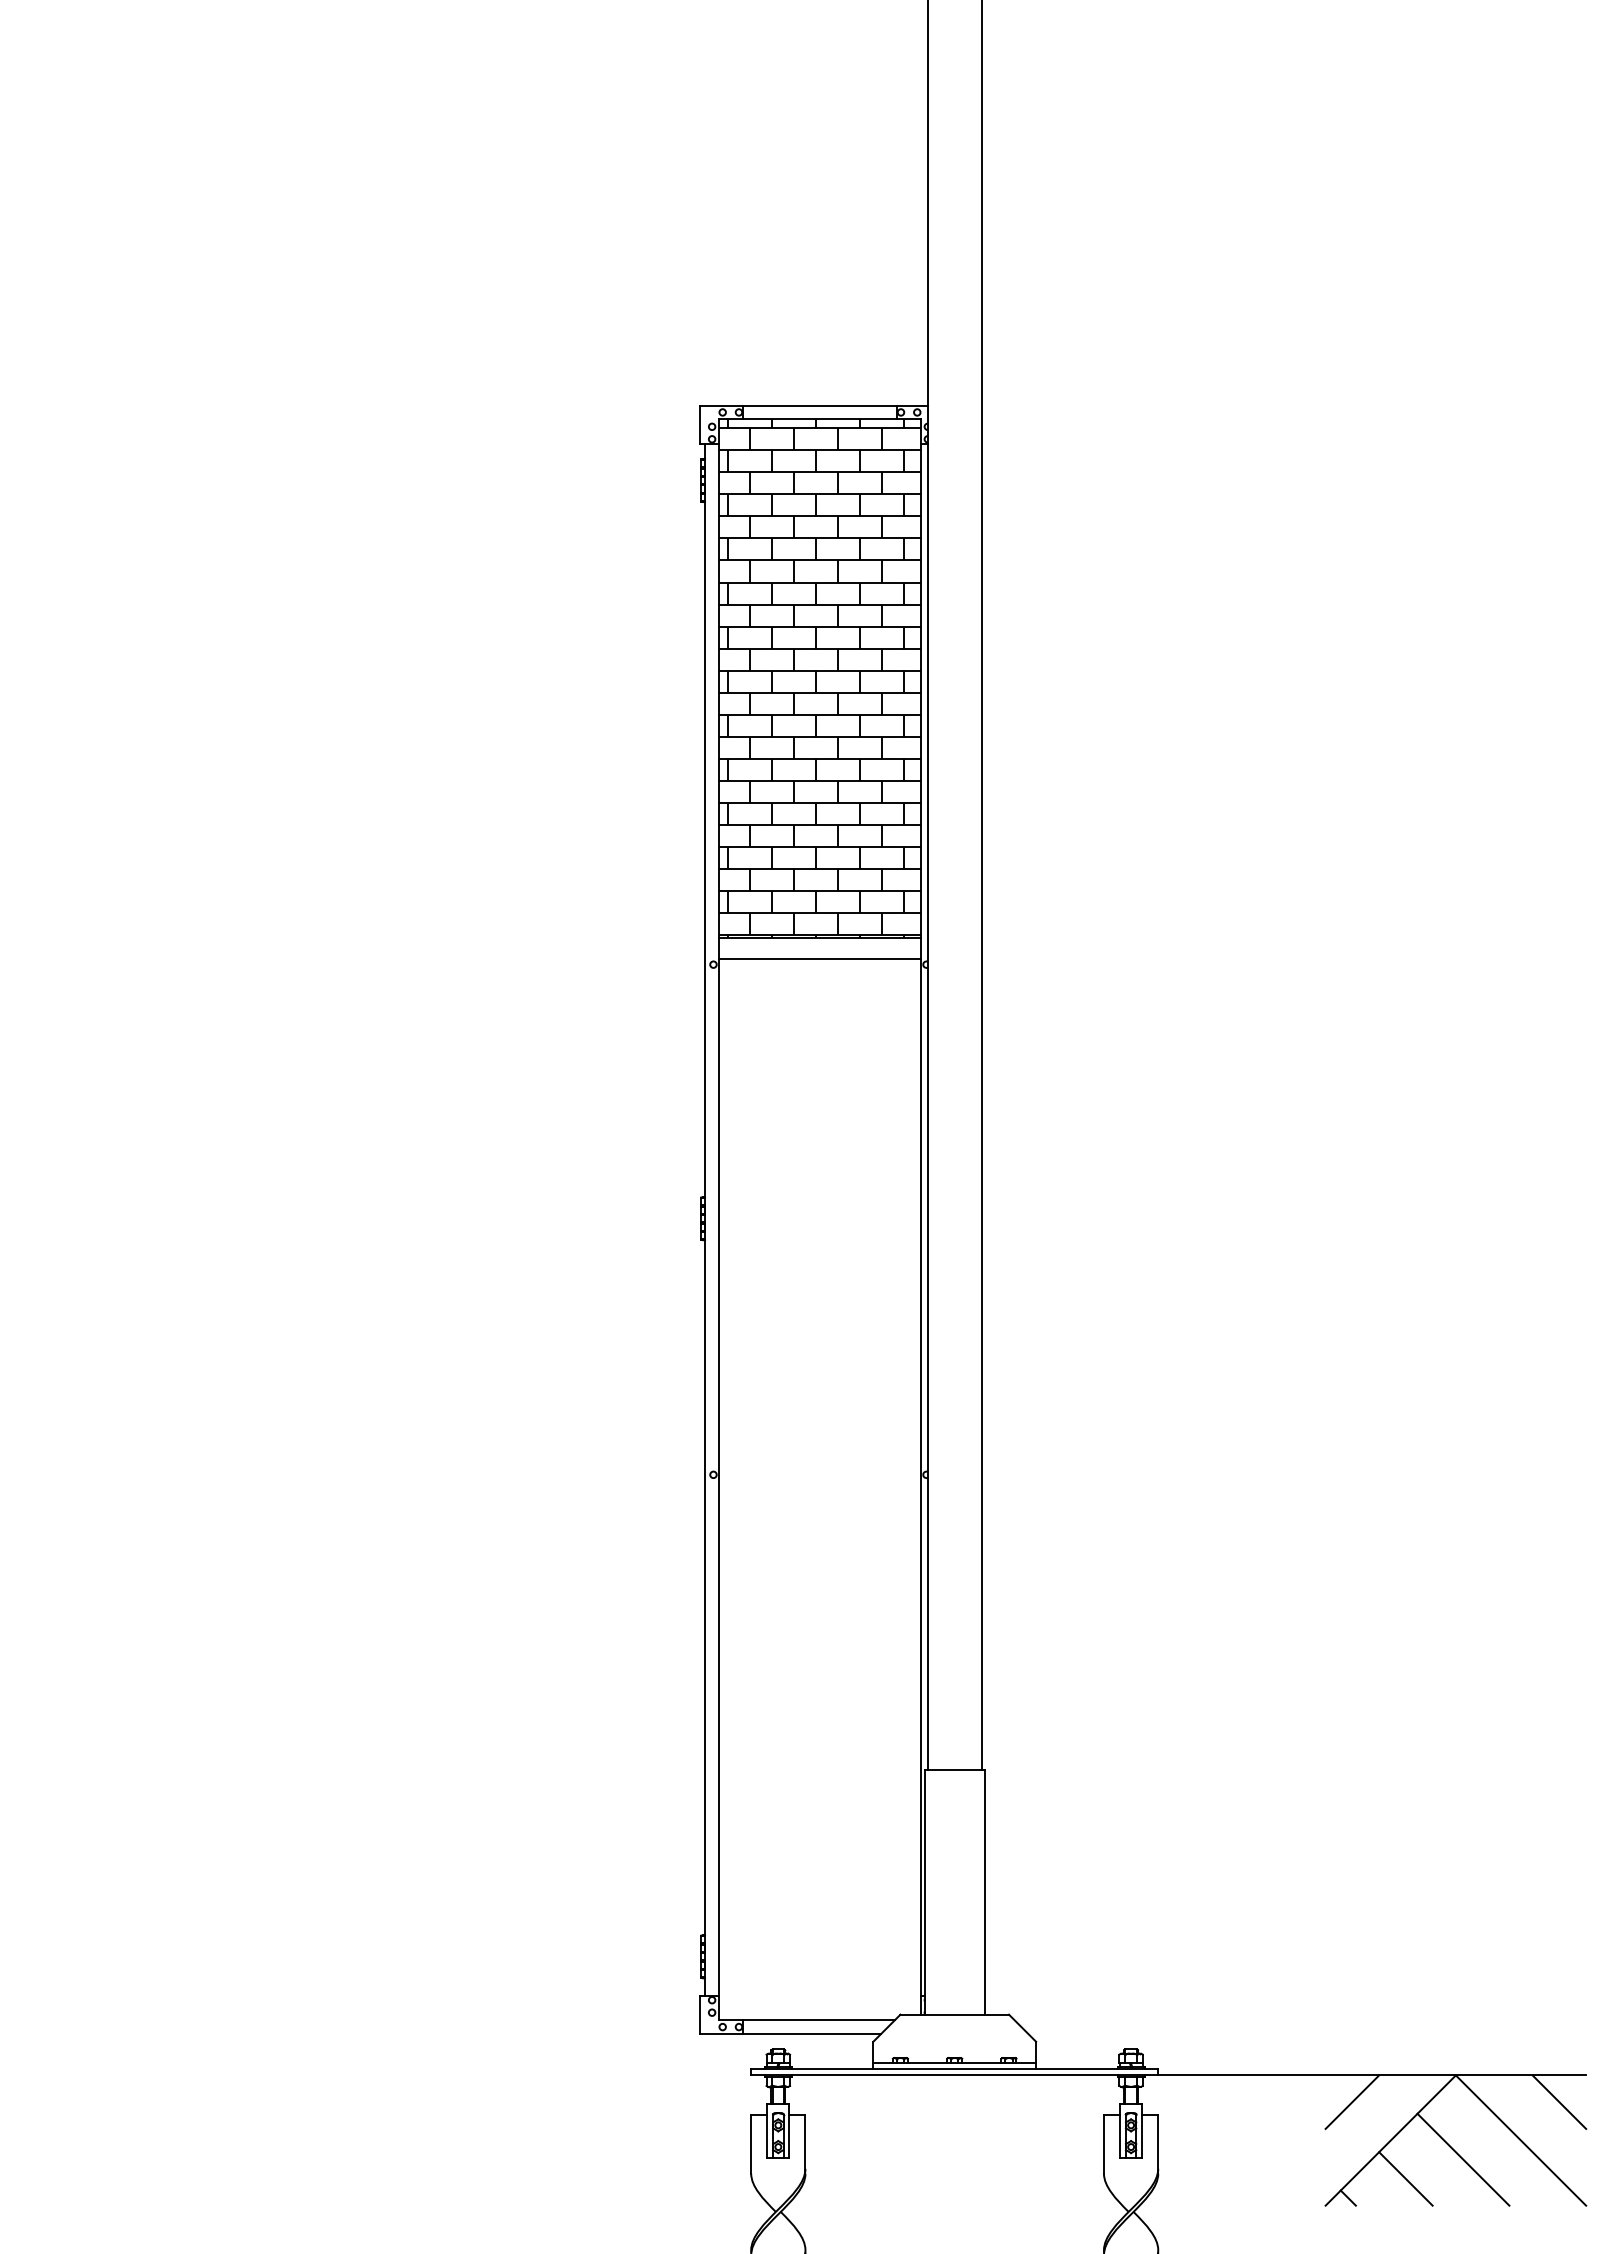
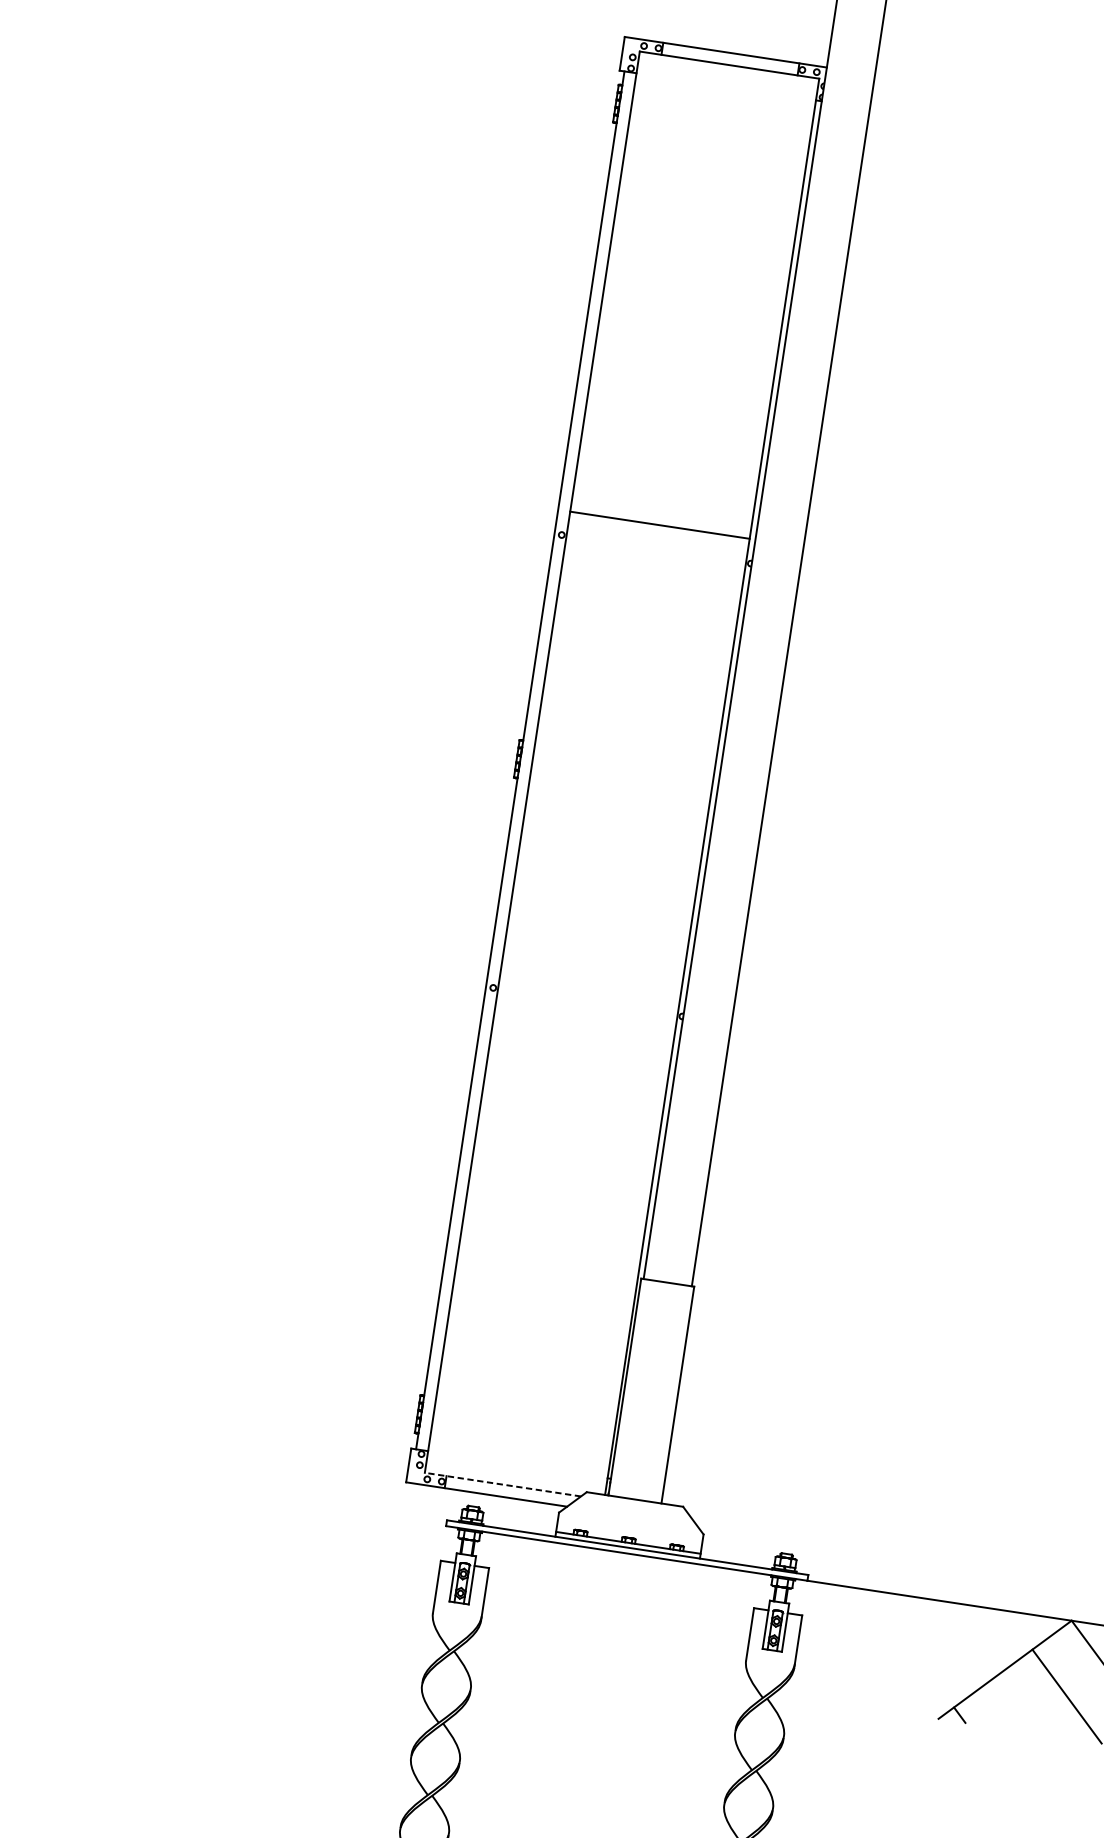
hatch: (819, 678) -> (694, 295), removed
line: (819, 959) -> (656, 544), removed
line: (806, 2020) -> (502, 1484), solid -> dashed
line: (1352, 2101) -> (976, 1629), removed
line: (1405, 2178) -> (1013, 1705), removed

